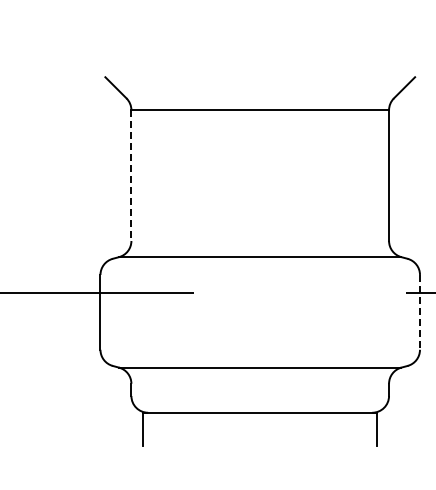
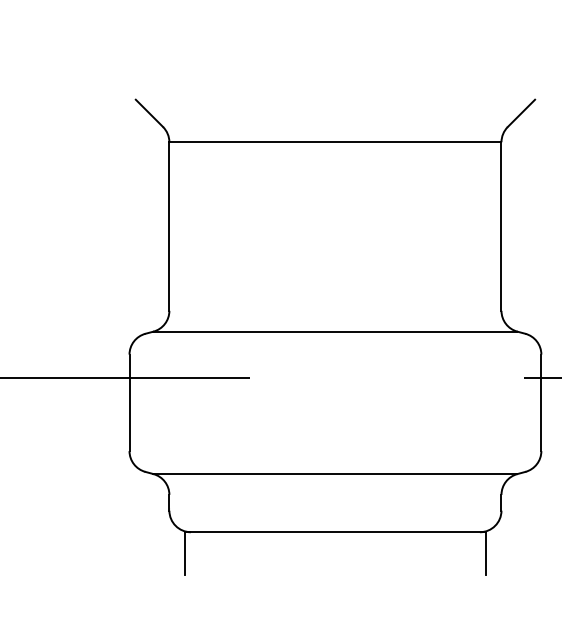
line: (131, 176) -> (169, 227), dashed -> solid
line: (420, 312) -> (542, 403), dashed -> solid

